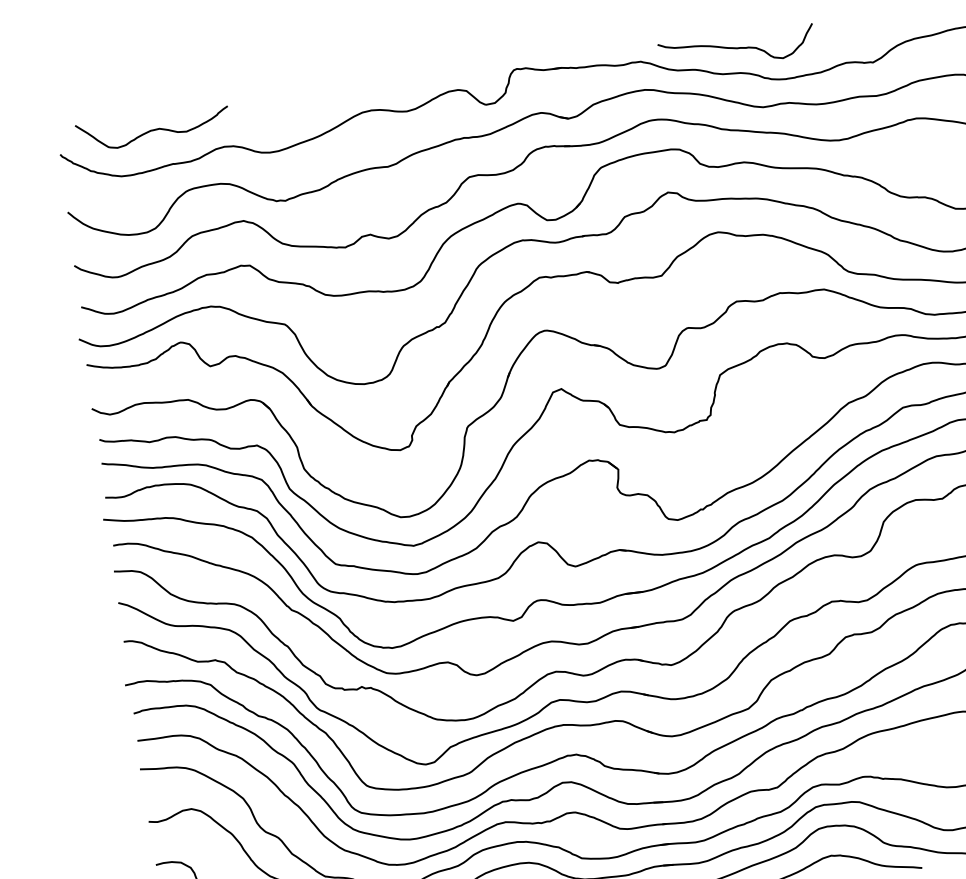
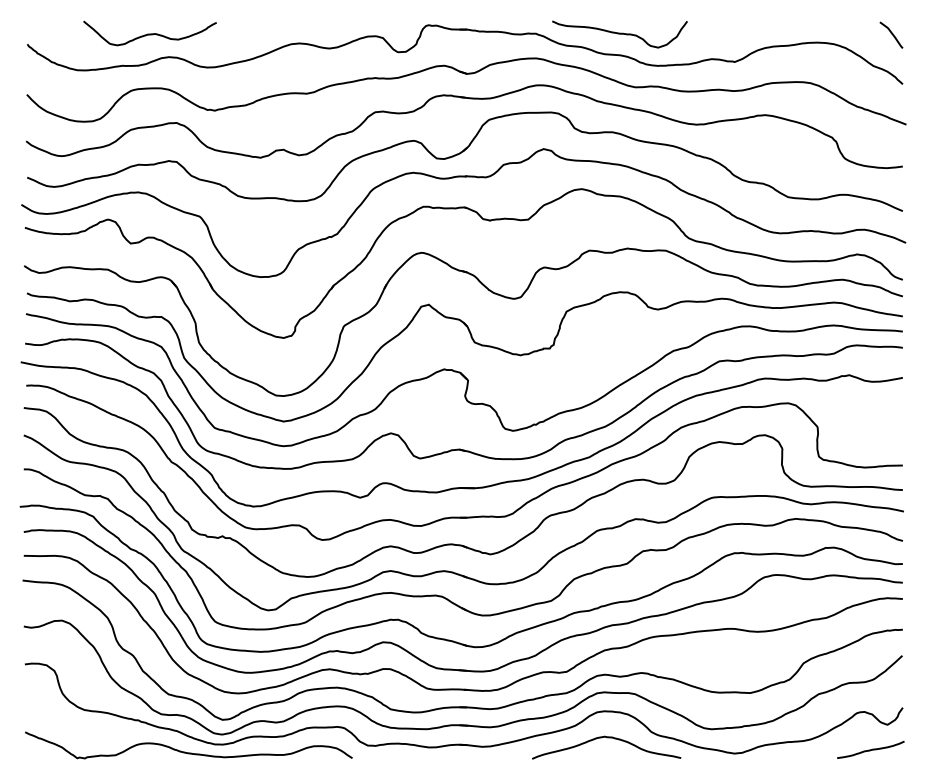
curve: (152, 129) -> (149, 33), moved

